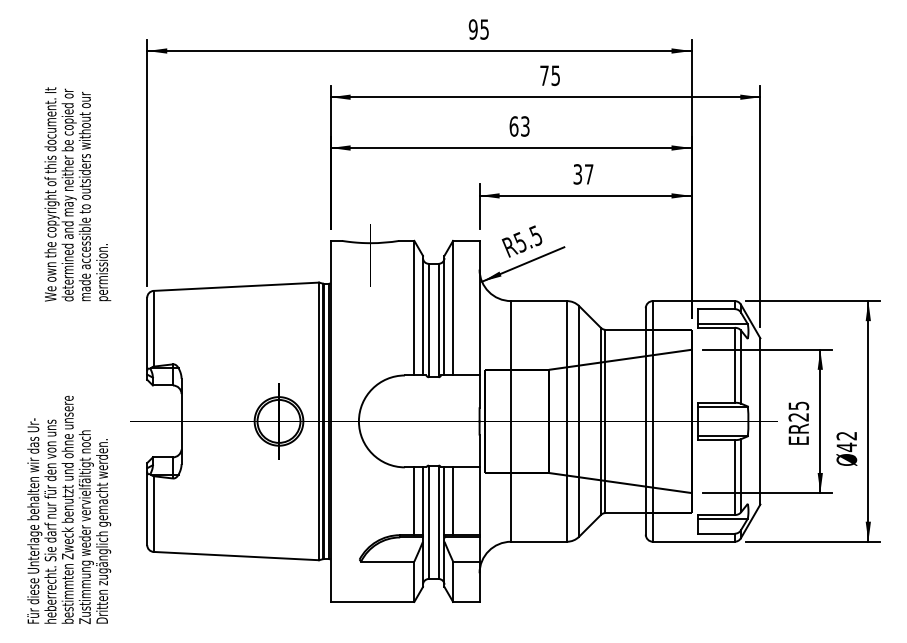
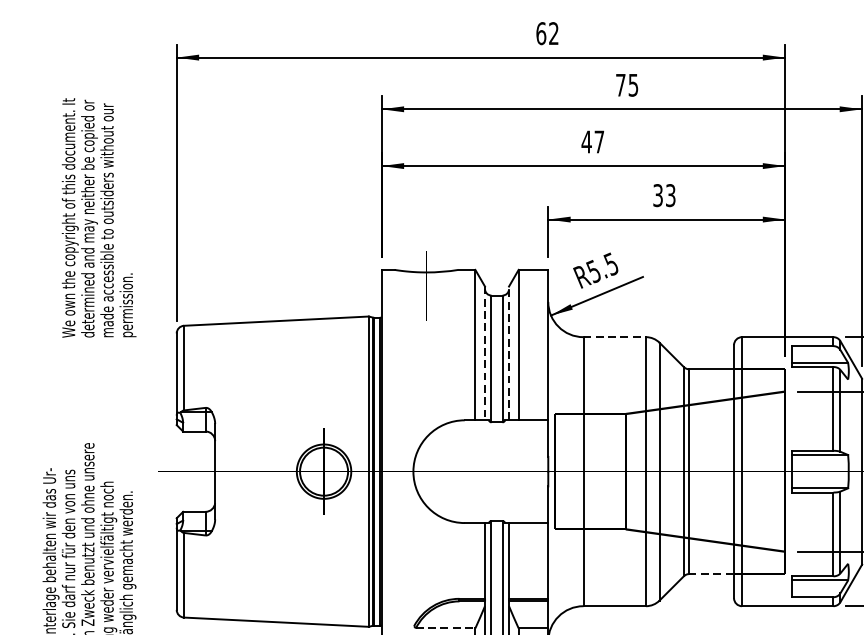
text: (478, 29) -> (547, 33), 95 -> 62
text: (519, 126) -> (592, 142), 63 -> 47
text: (589, 174) -> (671, 195), 37 -> 33
line: (539, 301) -> (615, 337), solid -> dashed
line: (422, 315) -> (484, 353), solid -> dashed
line: (444, 315) -> (509, 353), solid -> dashed
line: (414, 501) -> (475, 561), removed
line: (453, 501) -> (519, 561), removed
line: (625, 513) -> (711, 574), solid -> dashed
line: (387, 561) -> (445, 628), solid -> dashed

